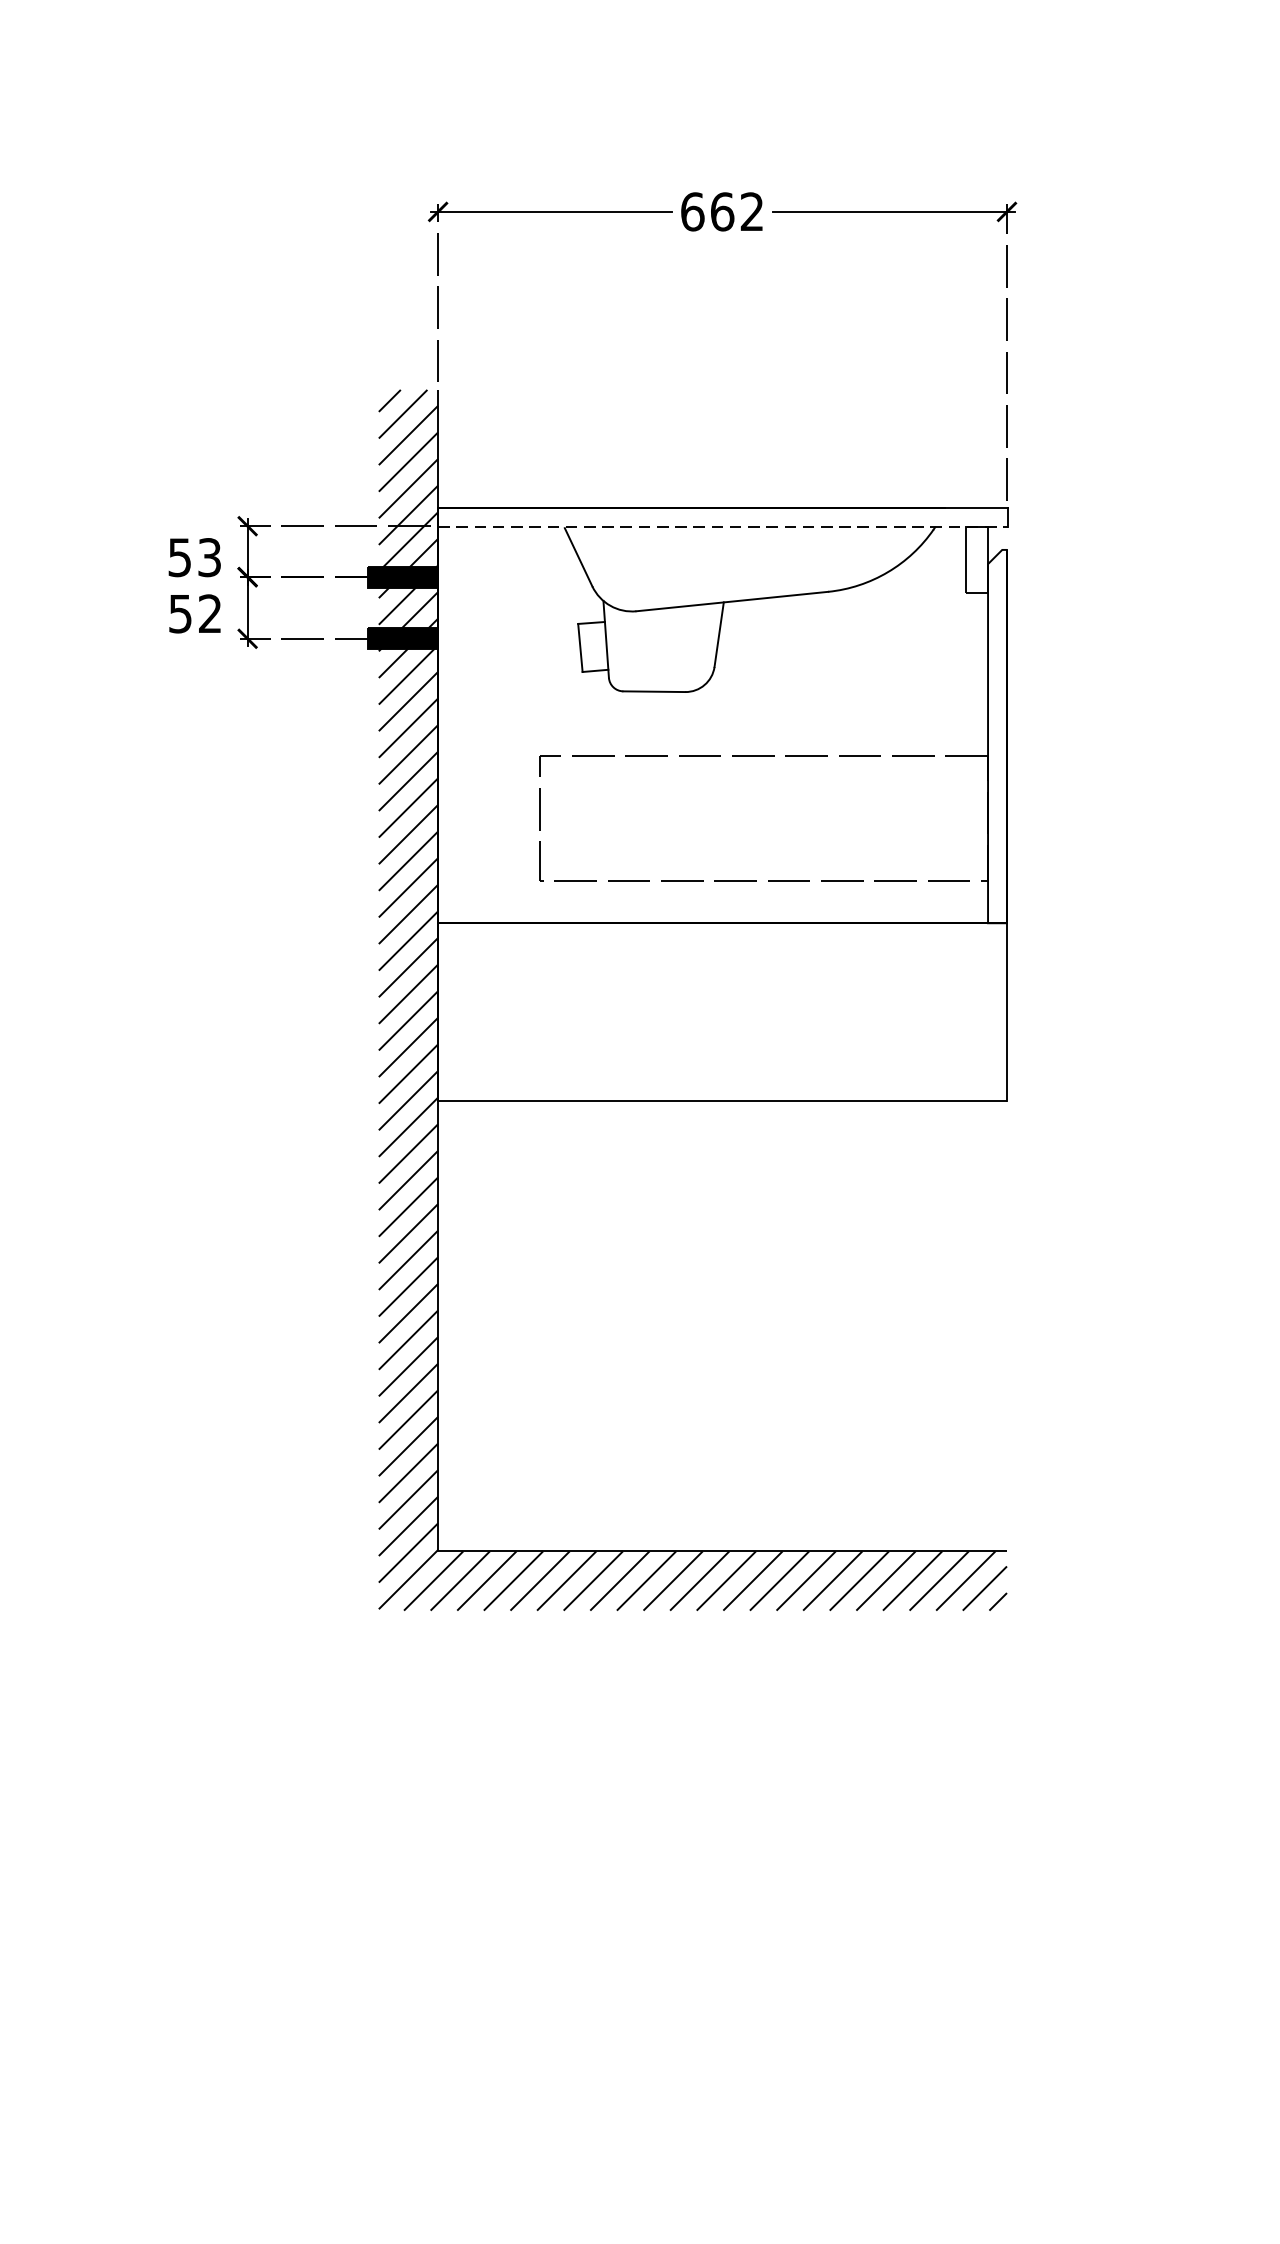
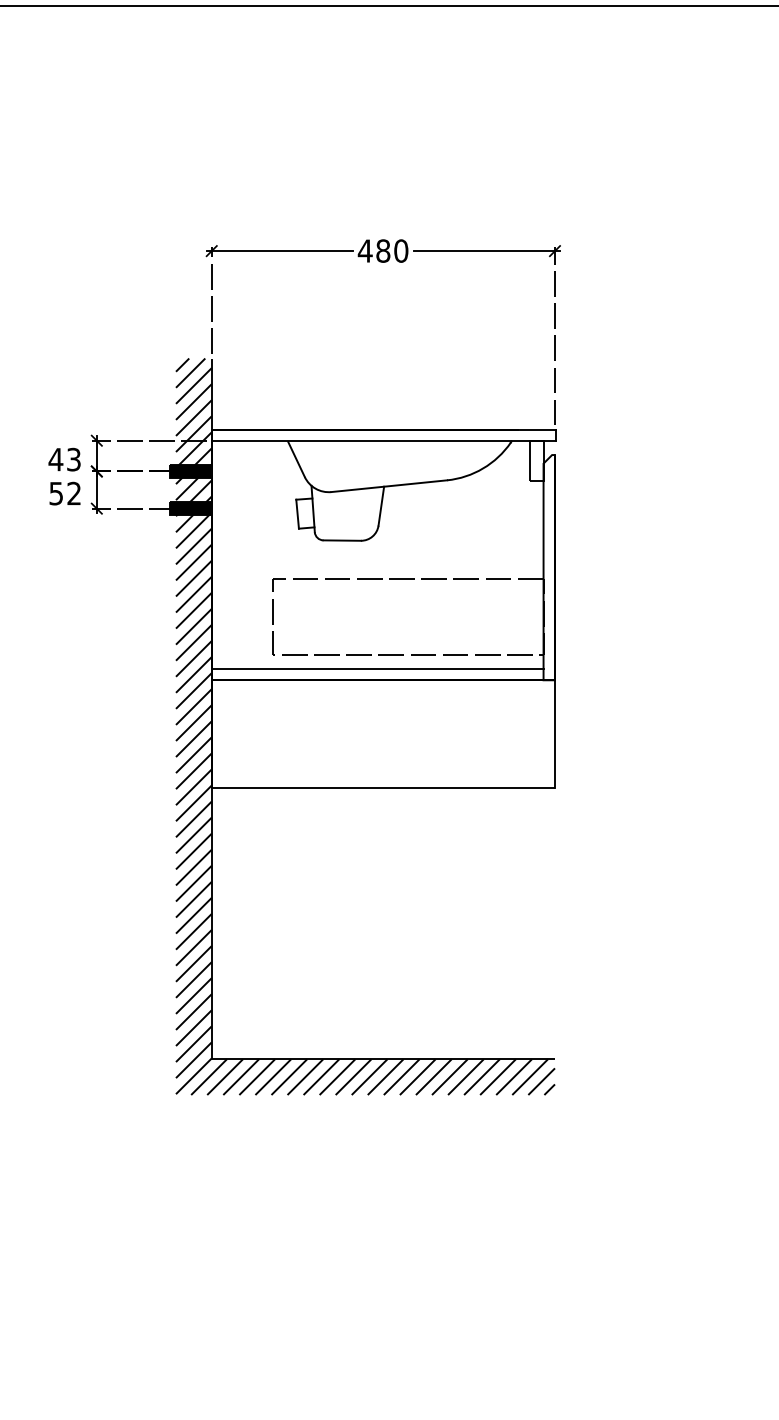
text: (721, 210) -> (382, 250), 662 -> 480
line: (722, 527) -> (383, 441), dashed -> solid
text: (179, 557) -> (55, 459), 53 -> 43
line: (712, 903) -> (377, 668), added

